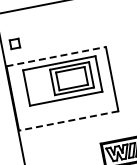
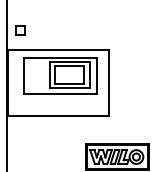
line: (56, 56) -> (58, 50), dashed -> solid
line: (68, 120) -> (58, 115), dashed -> solid

